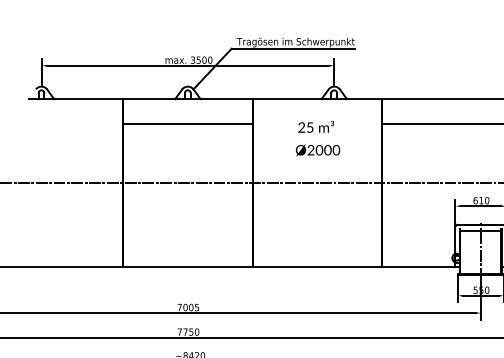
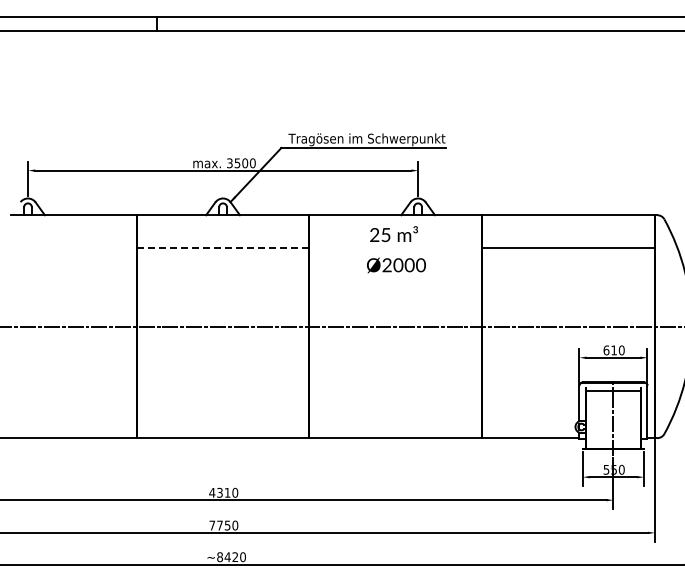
line: (188, 123) -> (223, 247), solid -> dashed
text: (318, 138) -> (396, 249), moved
text: (188, 307) -> (223, 492), 7005 -> 4310

